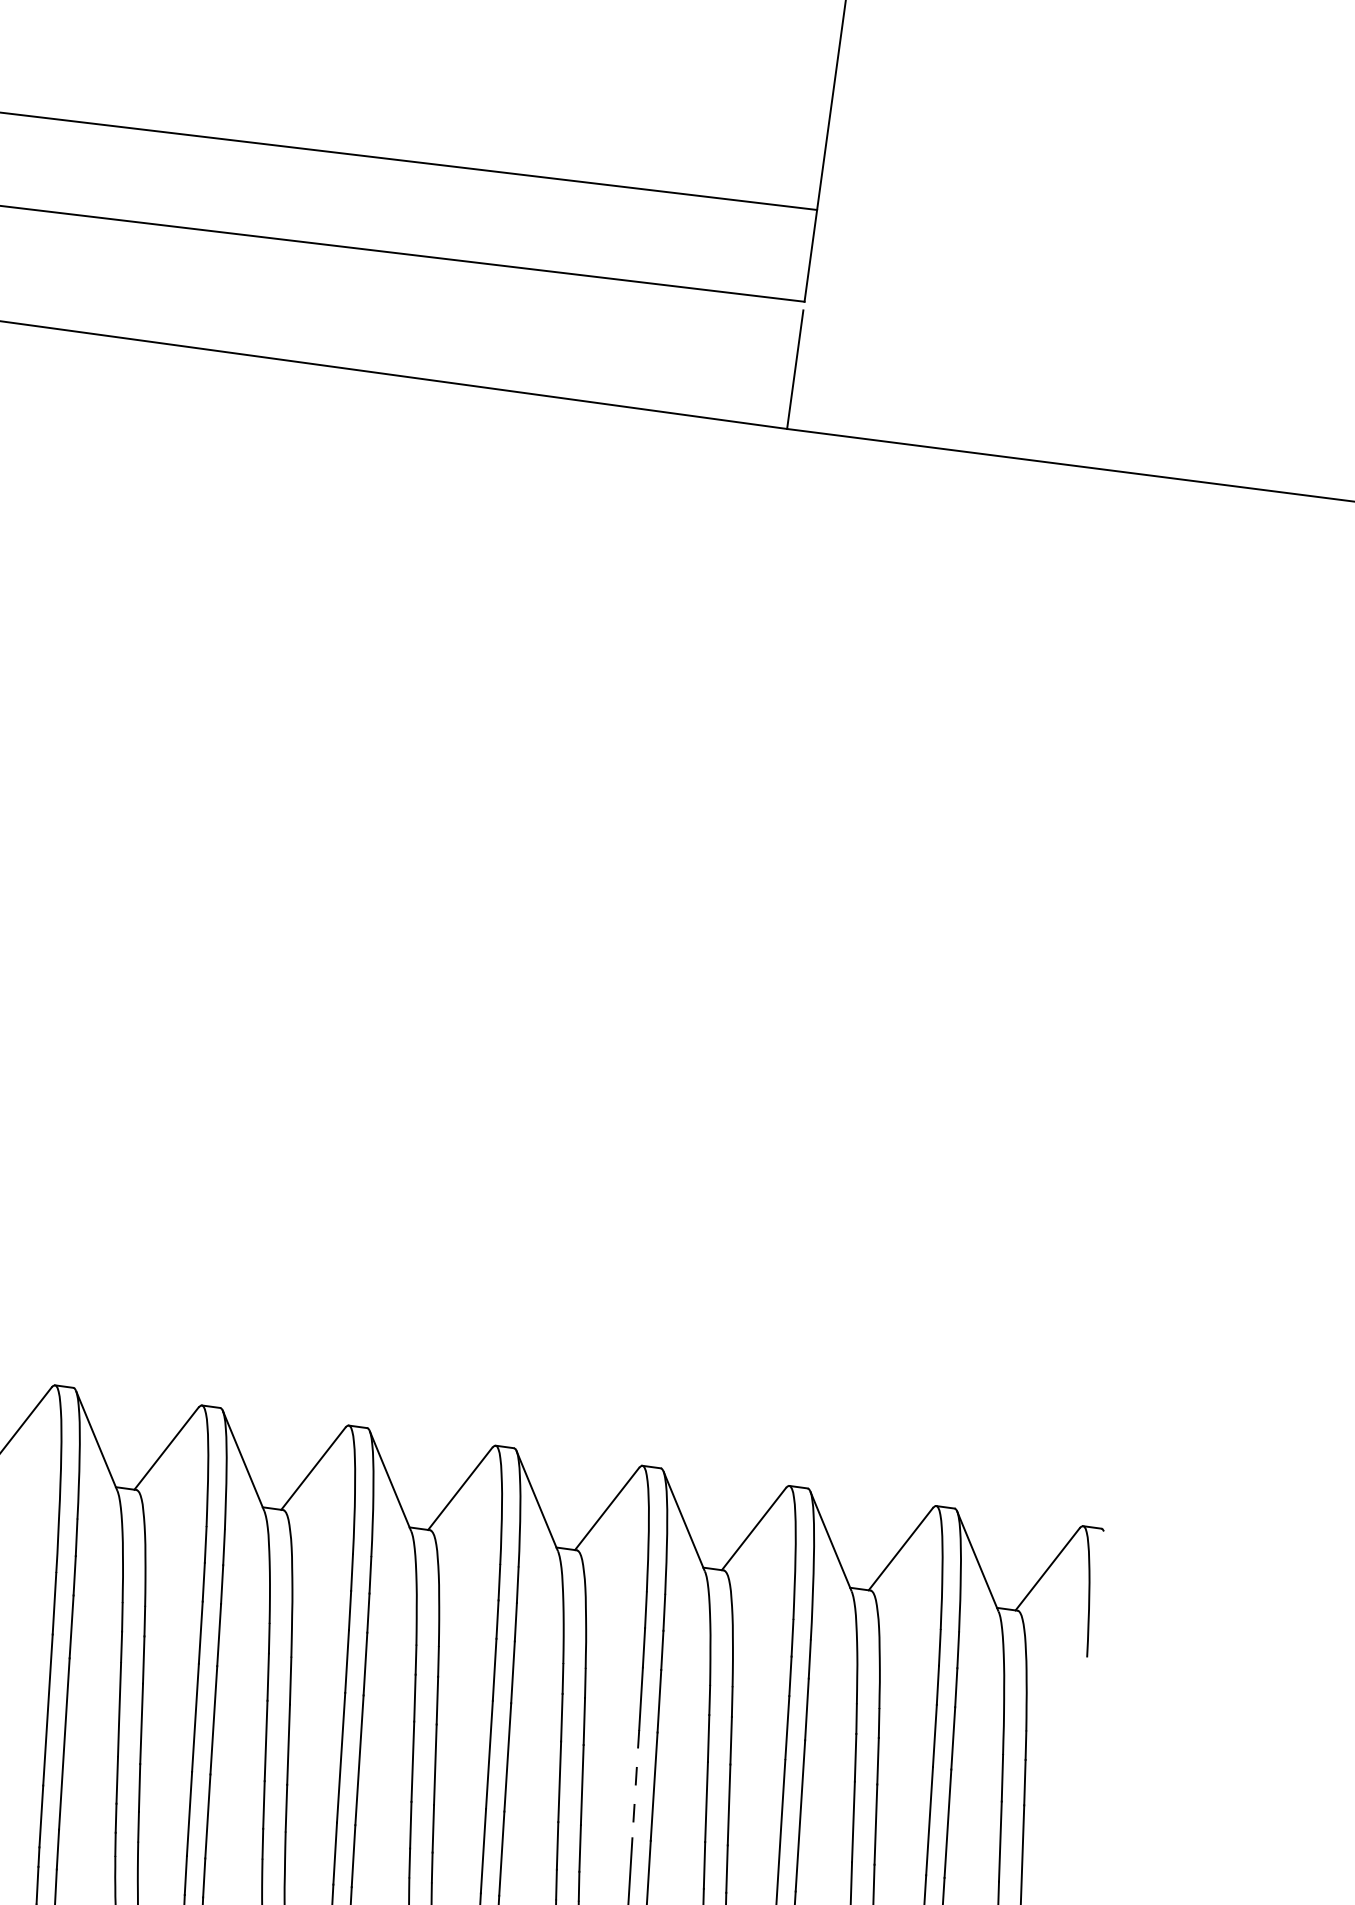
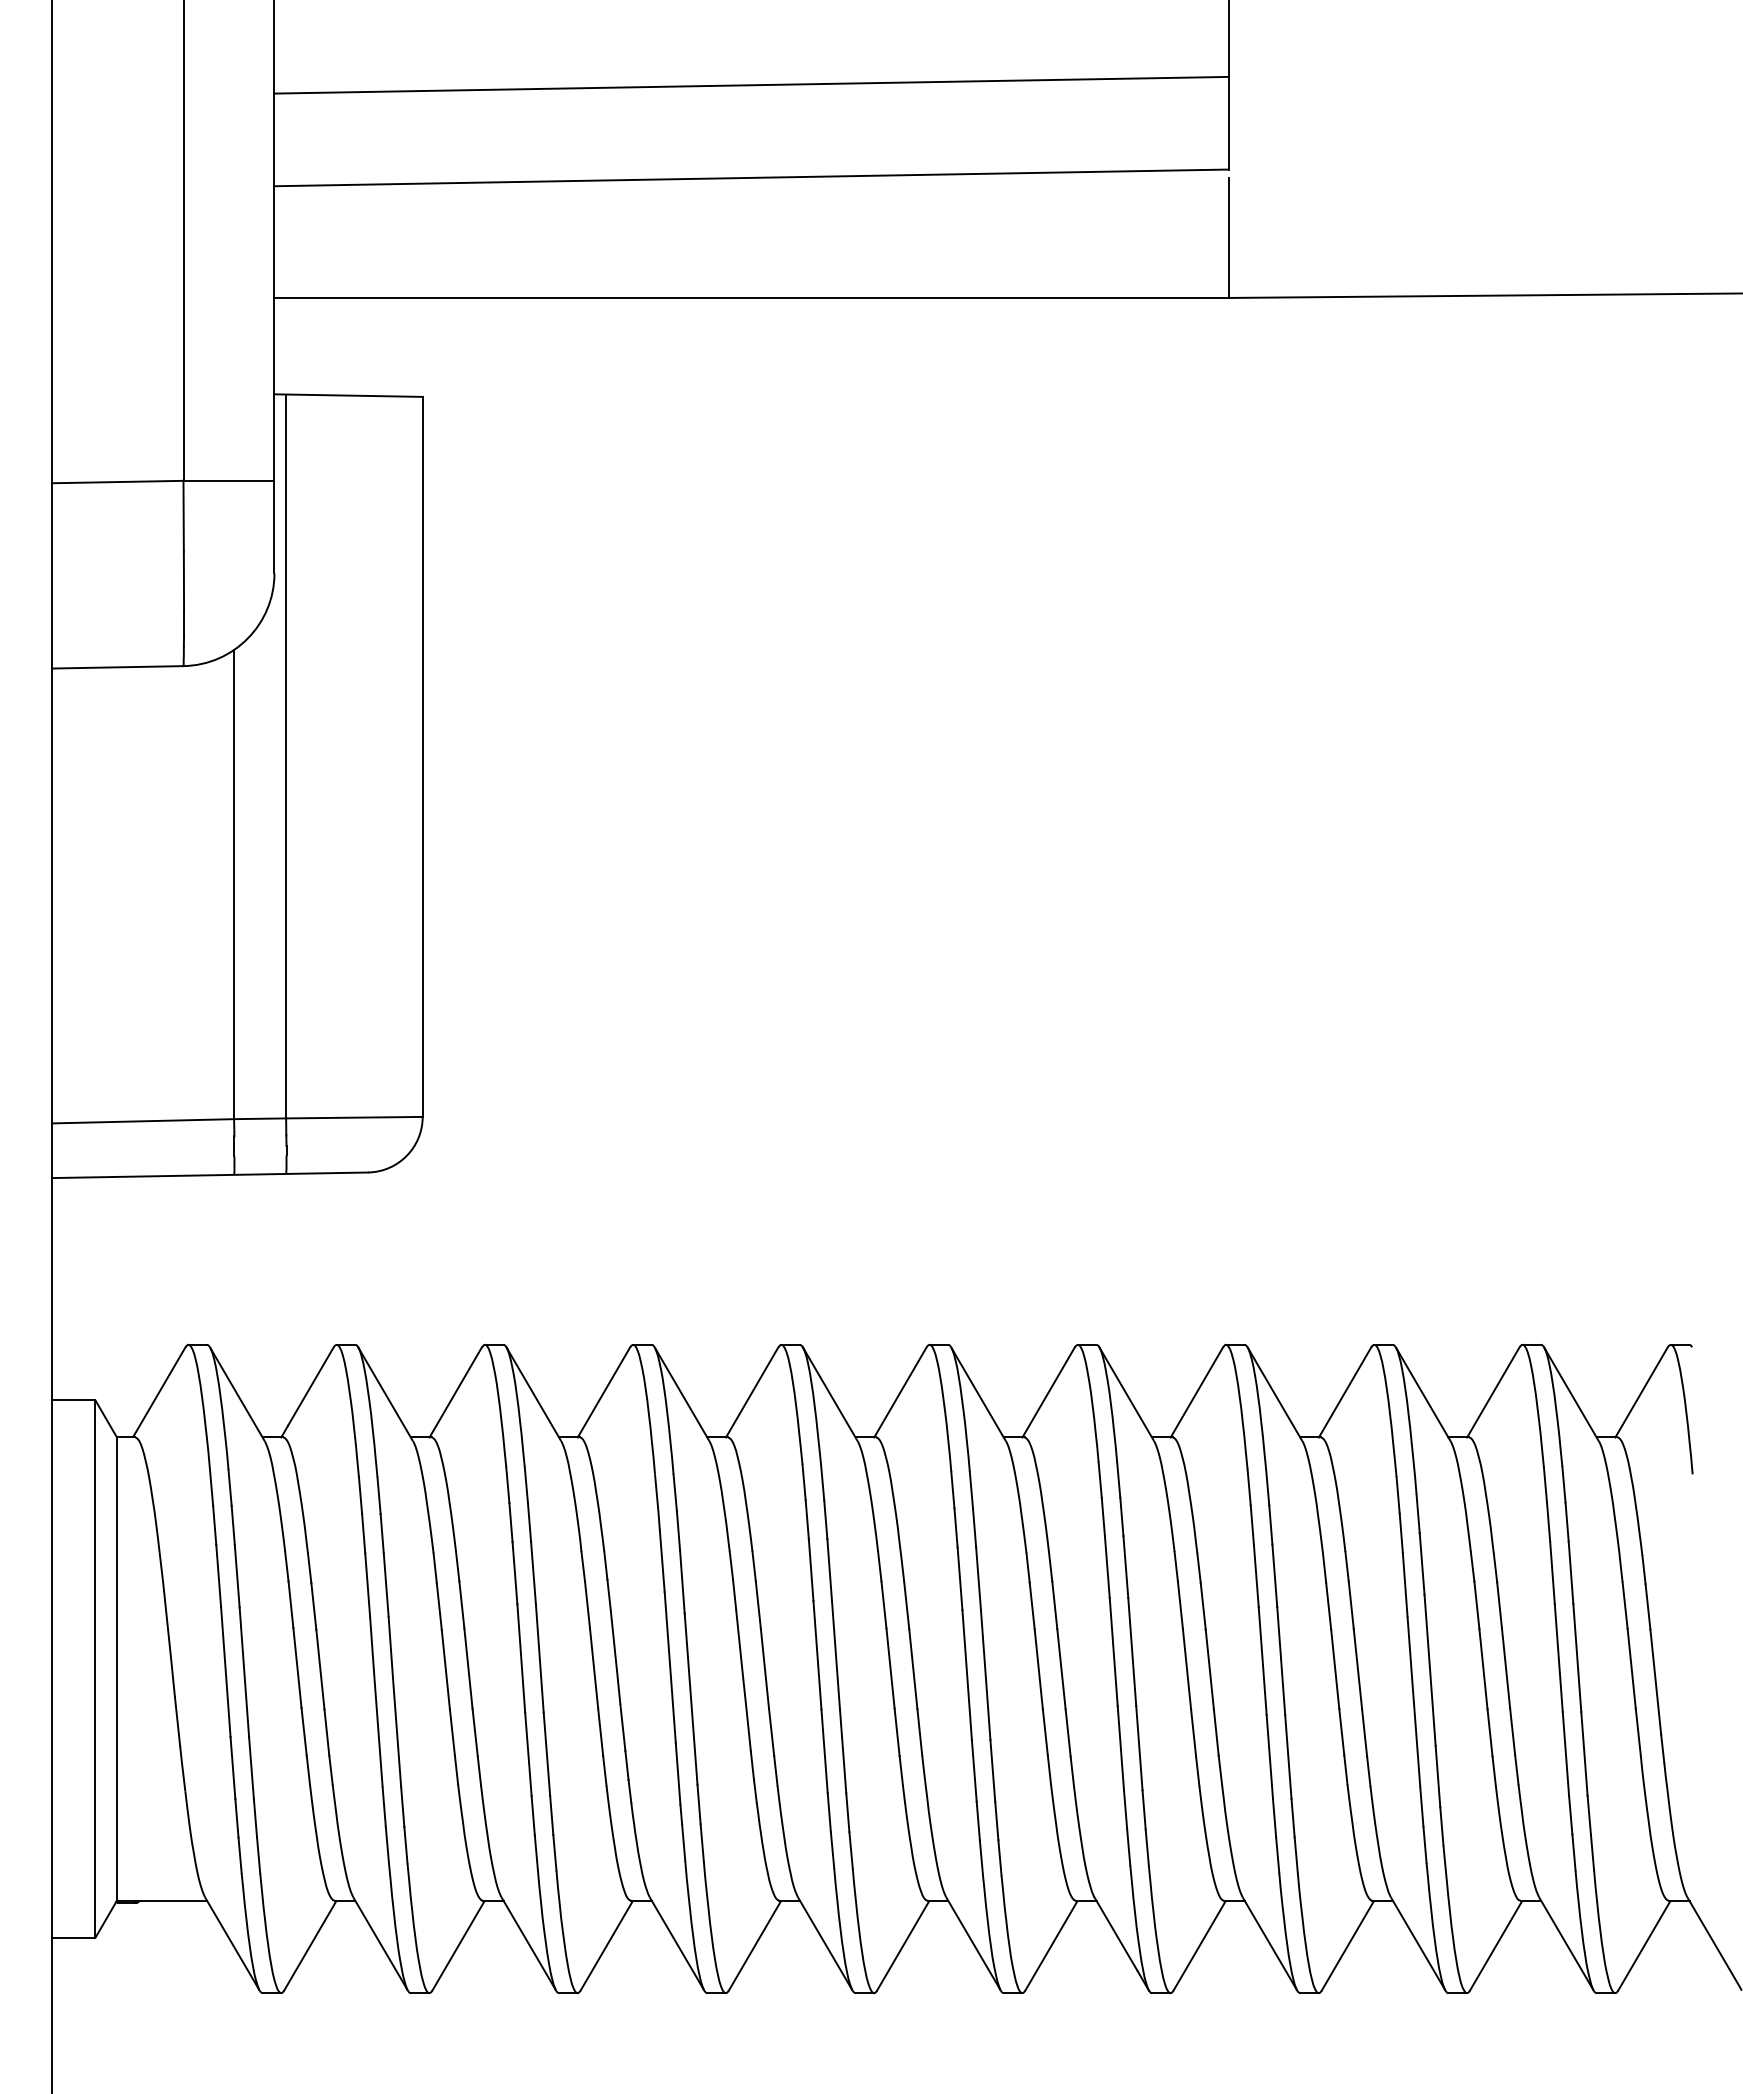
line: (635, 1784) -> (1262, 1661), dashed -> solid

